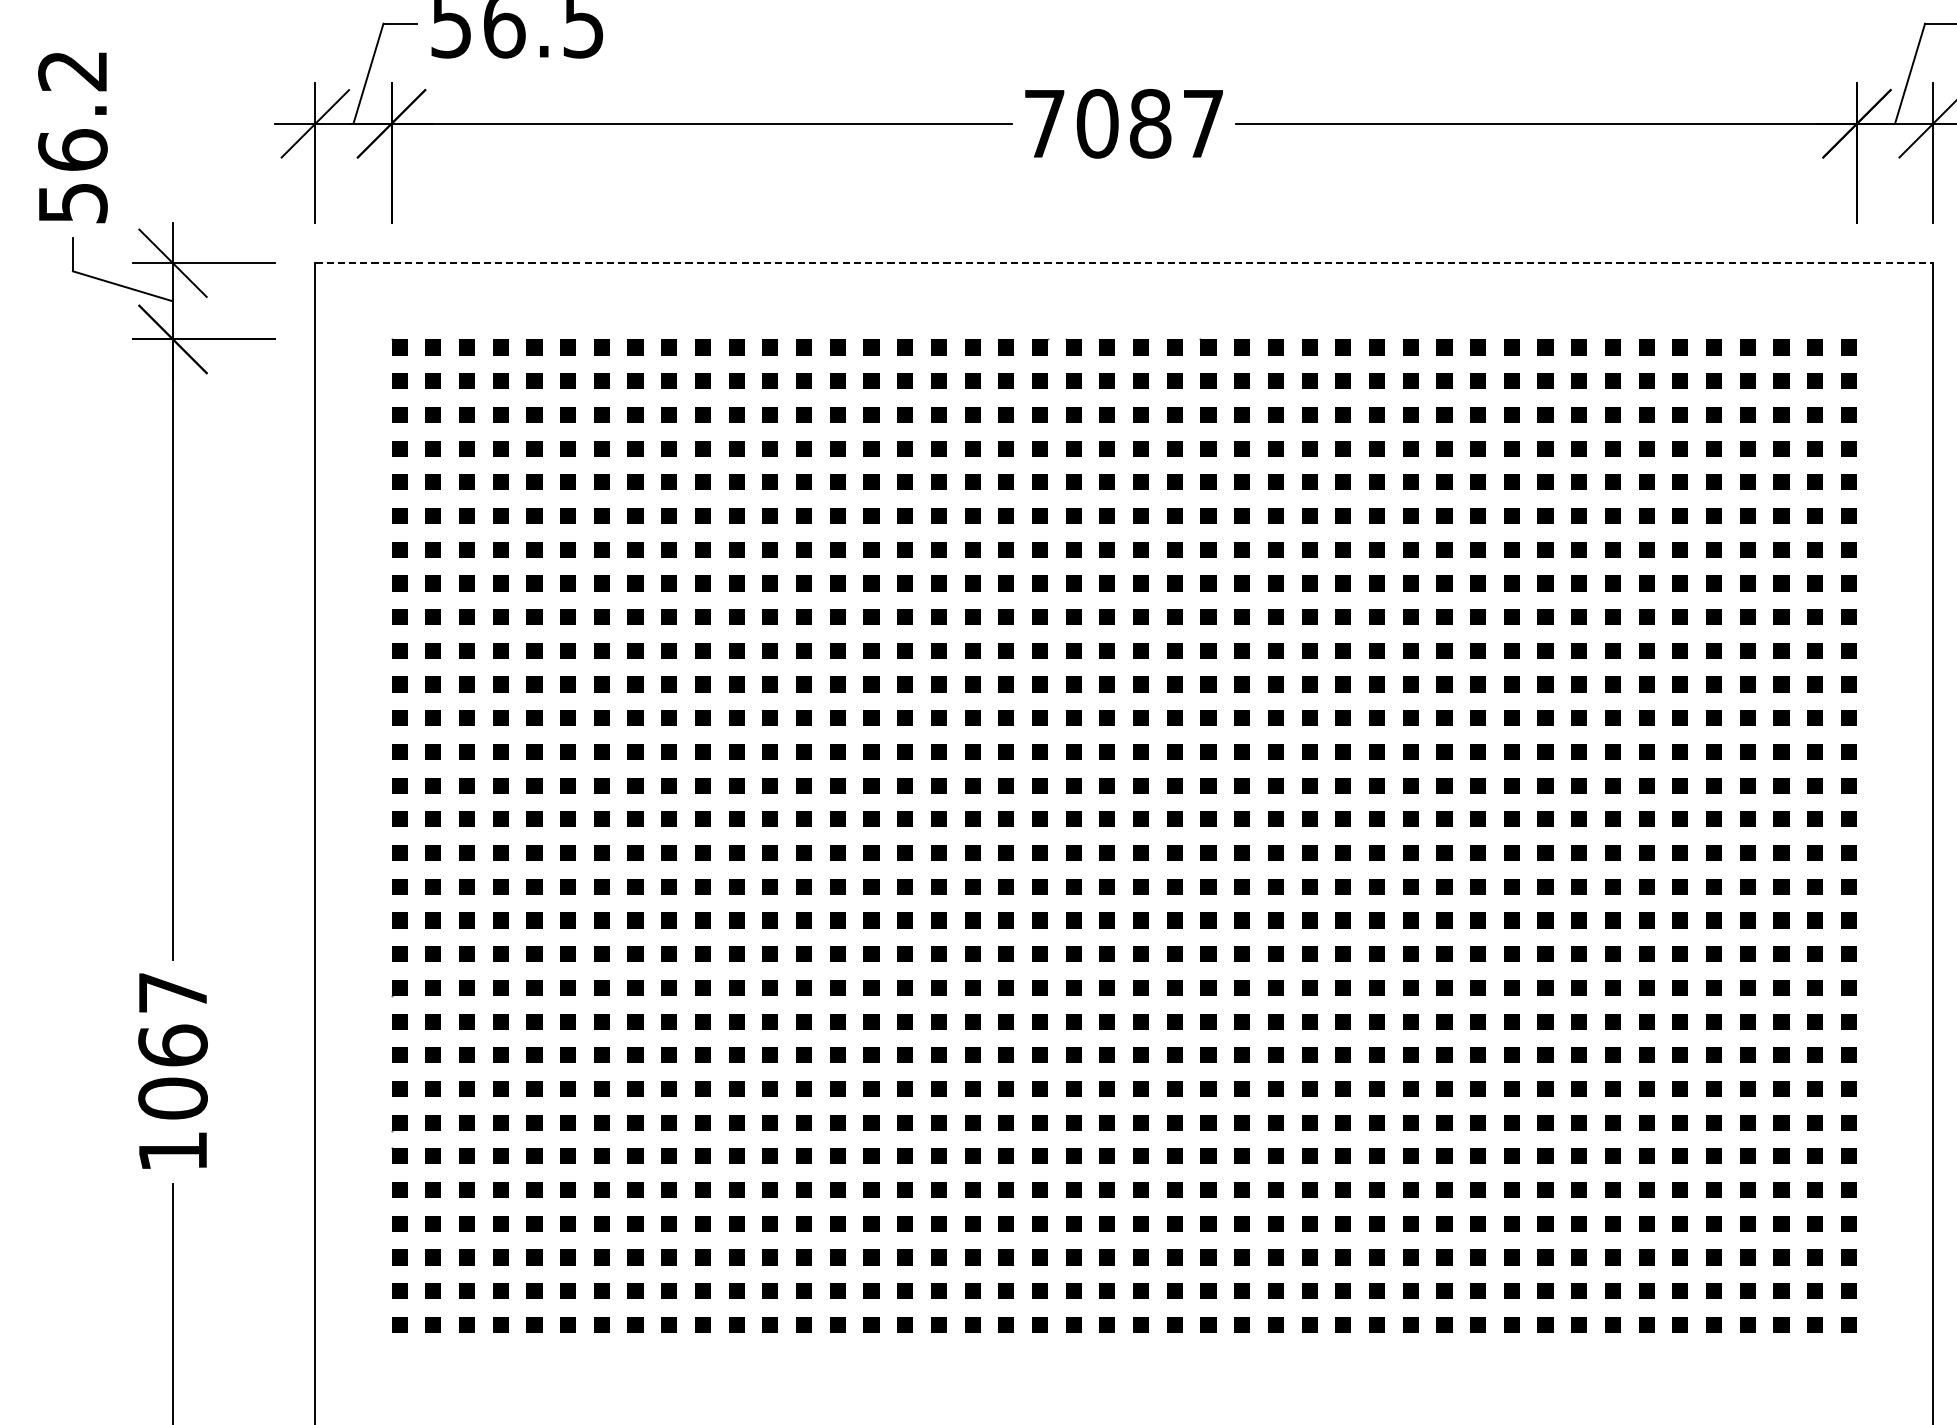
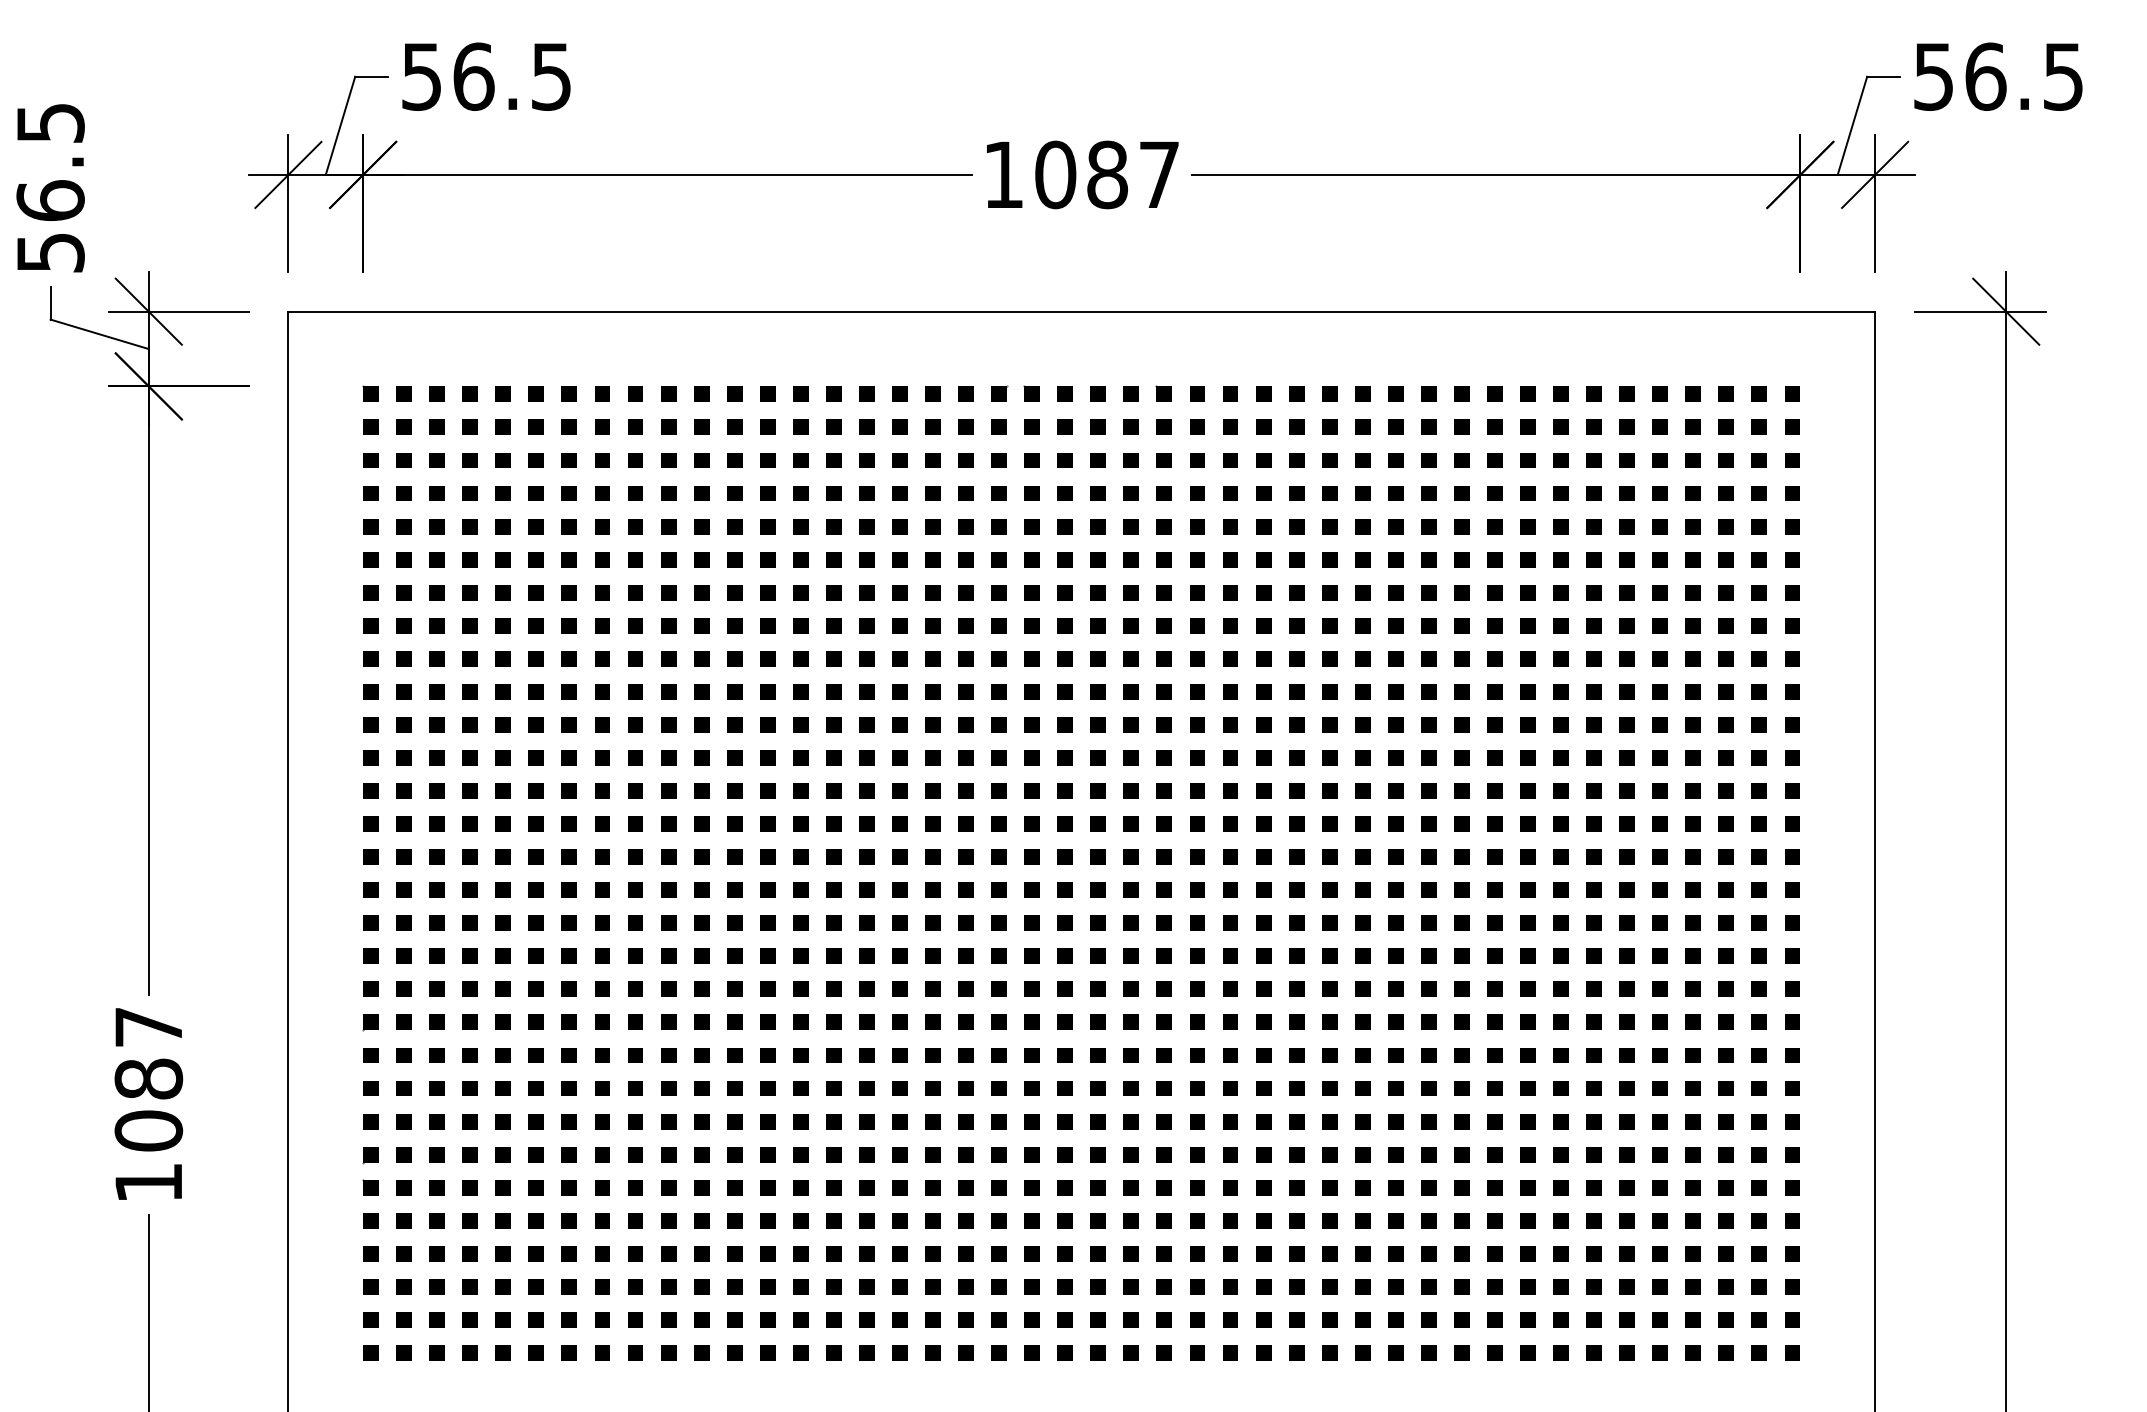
text: (72, 71) -> (50, 123), 56.2 -> 56.5
text: (1044, 123) -> (1003, 174), 7087 -> 1087
line: (1125, 263) -> (1082, 311), dashed -> solid
text: (172, 1045) -> (148, 1078), 1067 -> 1087

